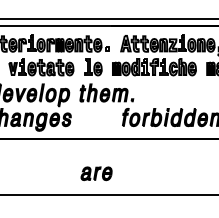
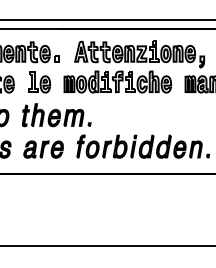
part: (96, 173) -> (43, 149), moved

